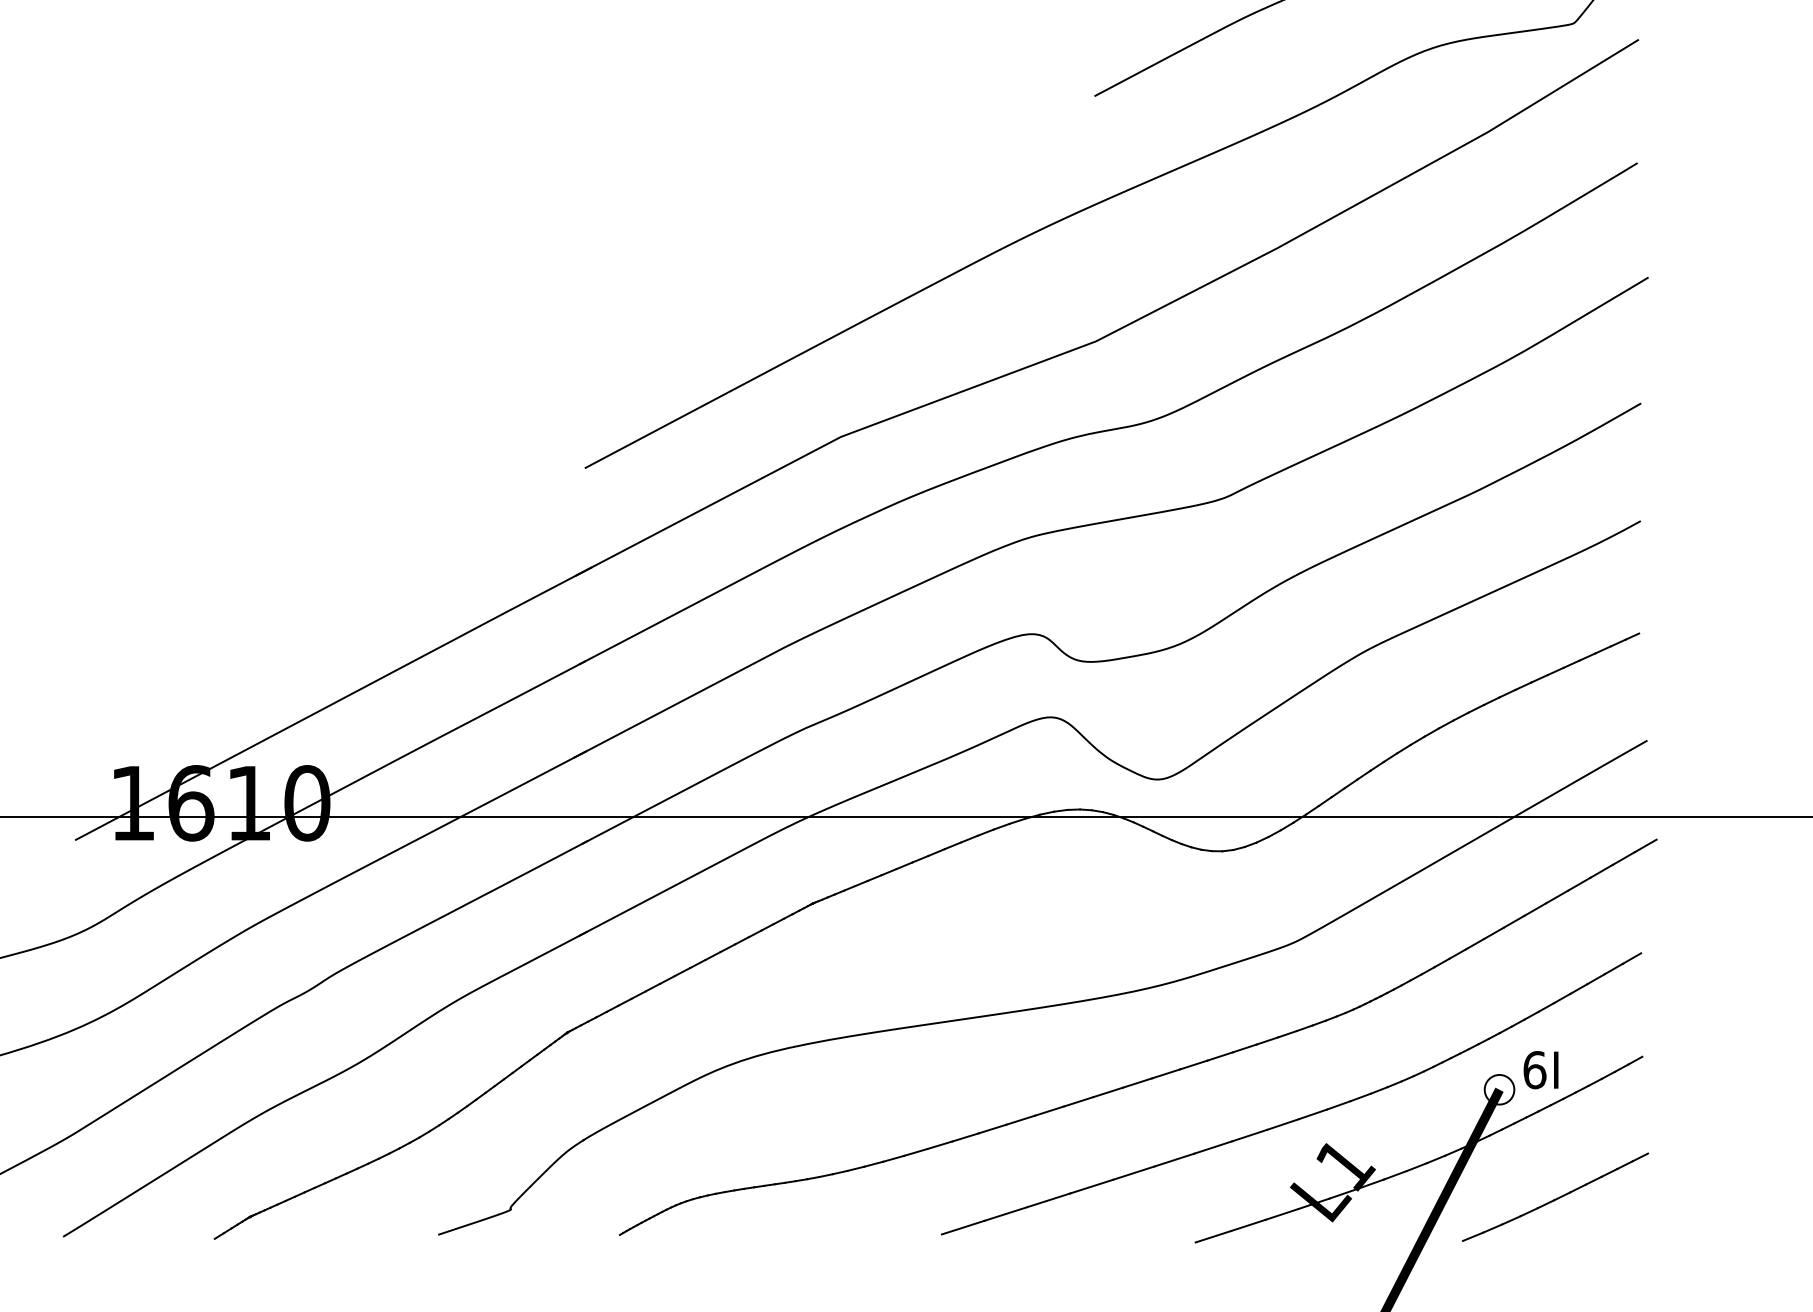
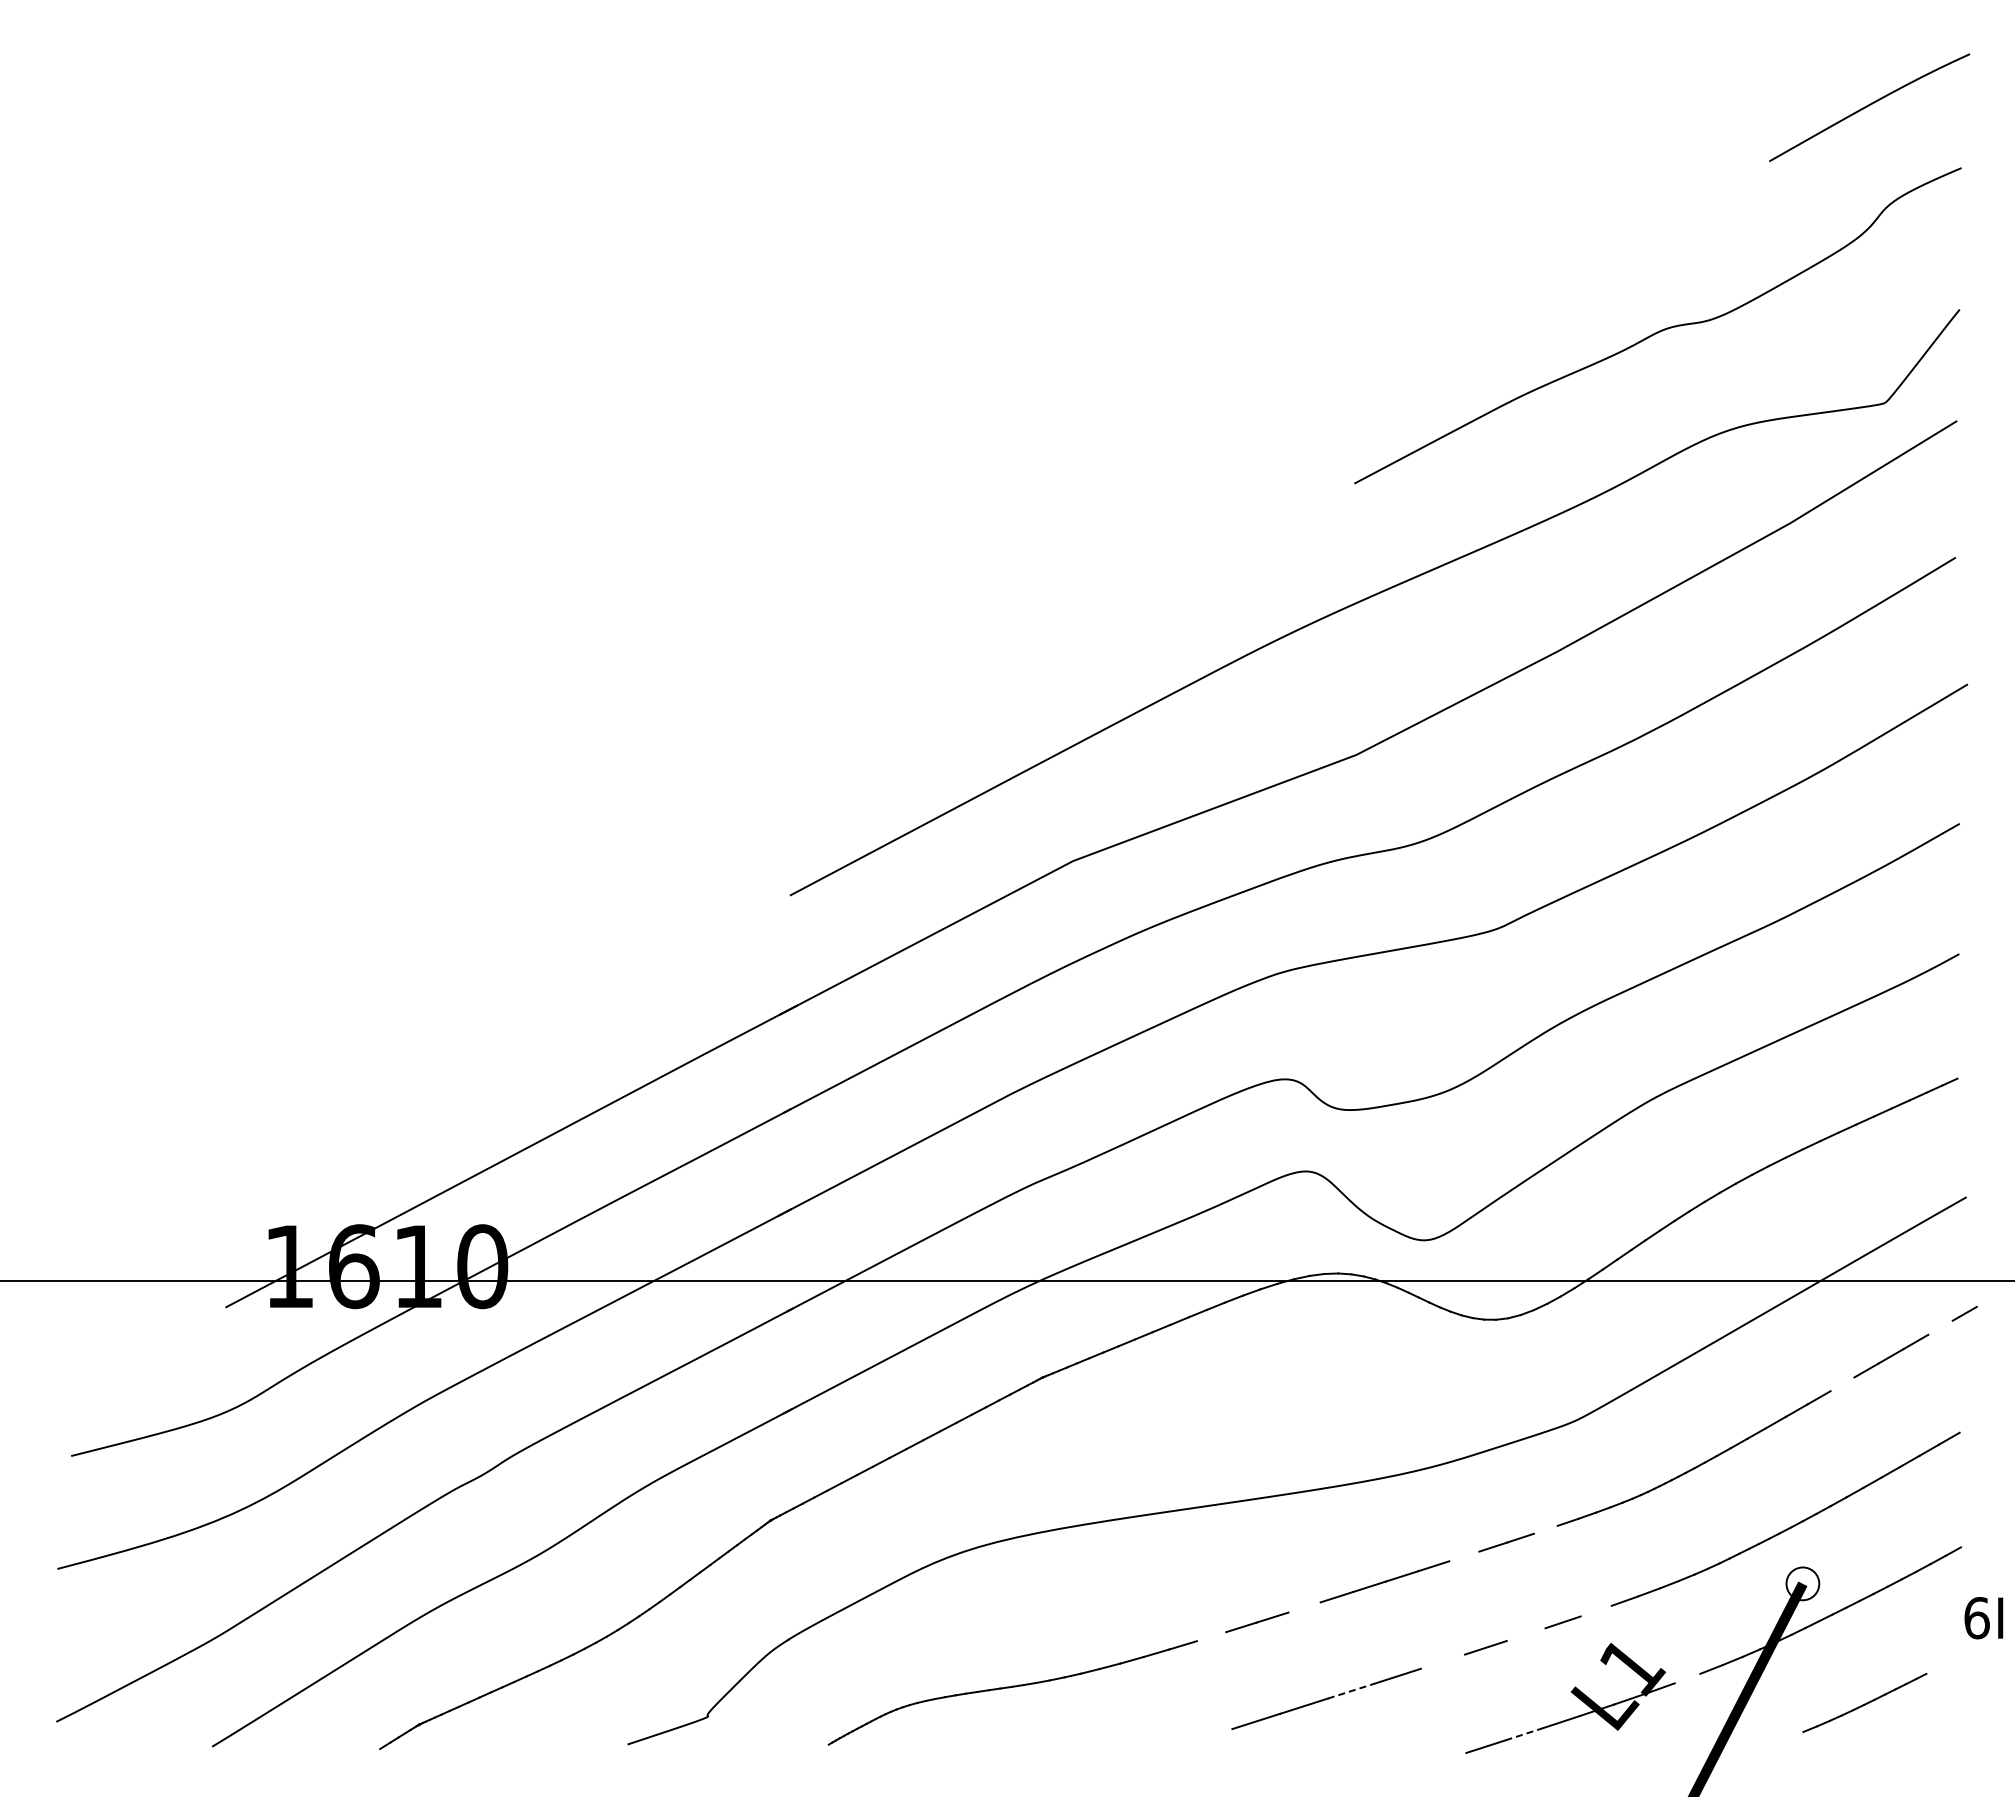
line: (1623, 858) -> (1940, 1327), removed
line: (1535, 909) -> (1842, 1384), removed
line: (1267, 1040) -> (1545, 1529), removed
line: (1193, 1065) -> (1464, 1556), removed
text: (1540, 1070) -> (1983, 1618), moved
line: (1049, 1111) -> (1304, 1607), removed
line: (1312, 1113) -> (1595, 1610), removed
line: (1249, 1135) -> (1525, 1634), removed
line: (965, 1137) -> (1211, 1636), removed
line: (1174, 1159) -> (1442, 1661), removed
line: (1395, 1175) -> (1687, 1678), removed
line: (1091, 1186) -> (1351, 1691), solid -> dashed
part: (1555, 1196) -> (1864, 1702), size x0.6
line: (1248, 1225) -> (1524, 1734), solid -> dashed
line: (962, 1227) -> (1208, 1736), removed

